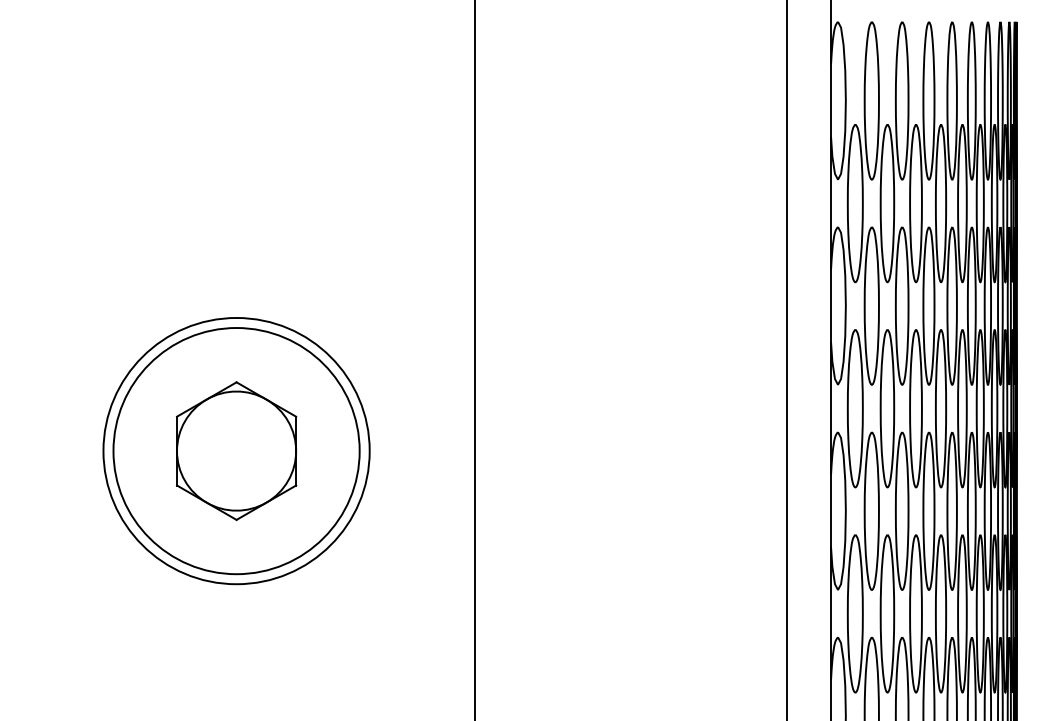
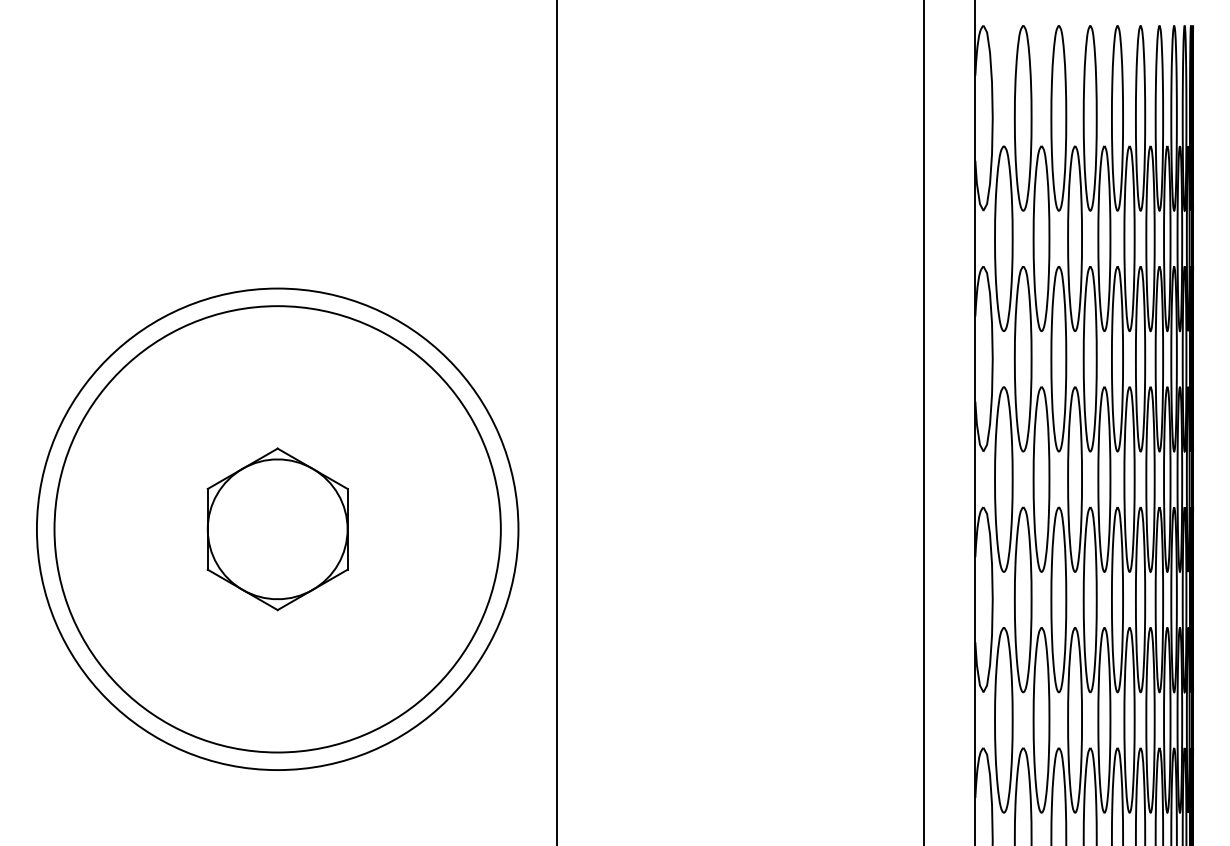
circle: (236, 450) -> (277, 528), size x1.43
circle: (236, 450) -> (277, 528), size x1.67

